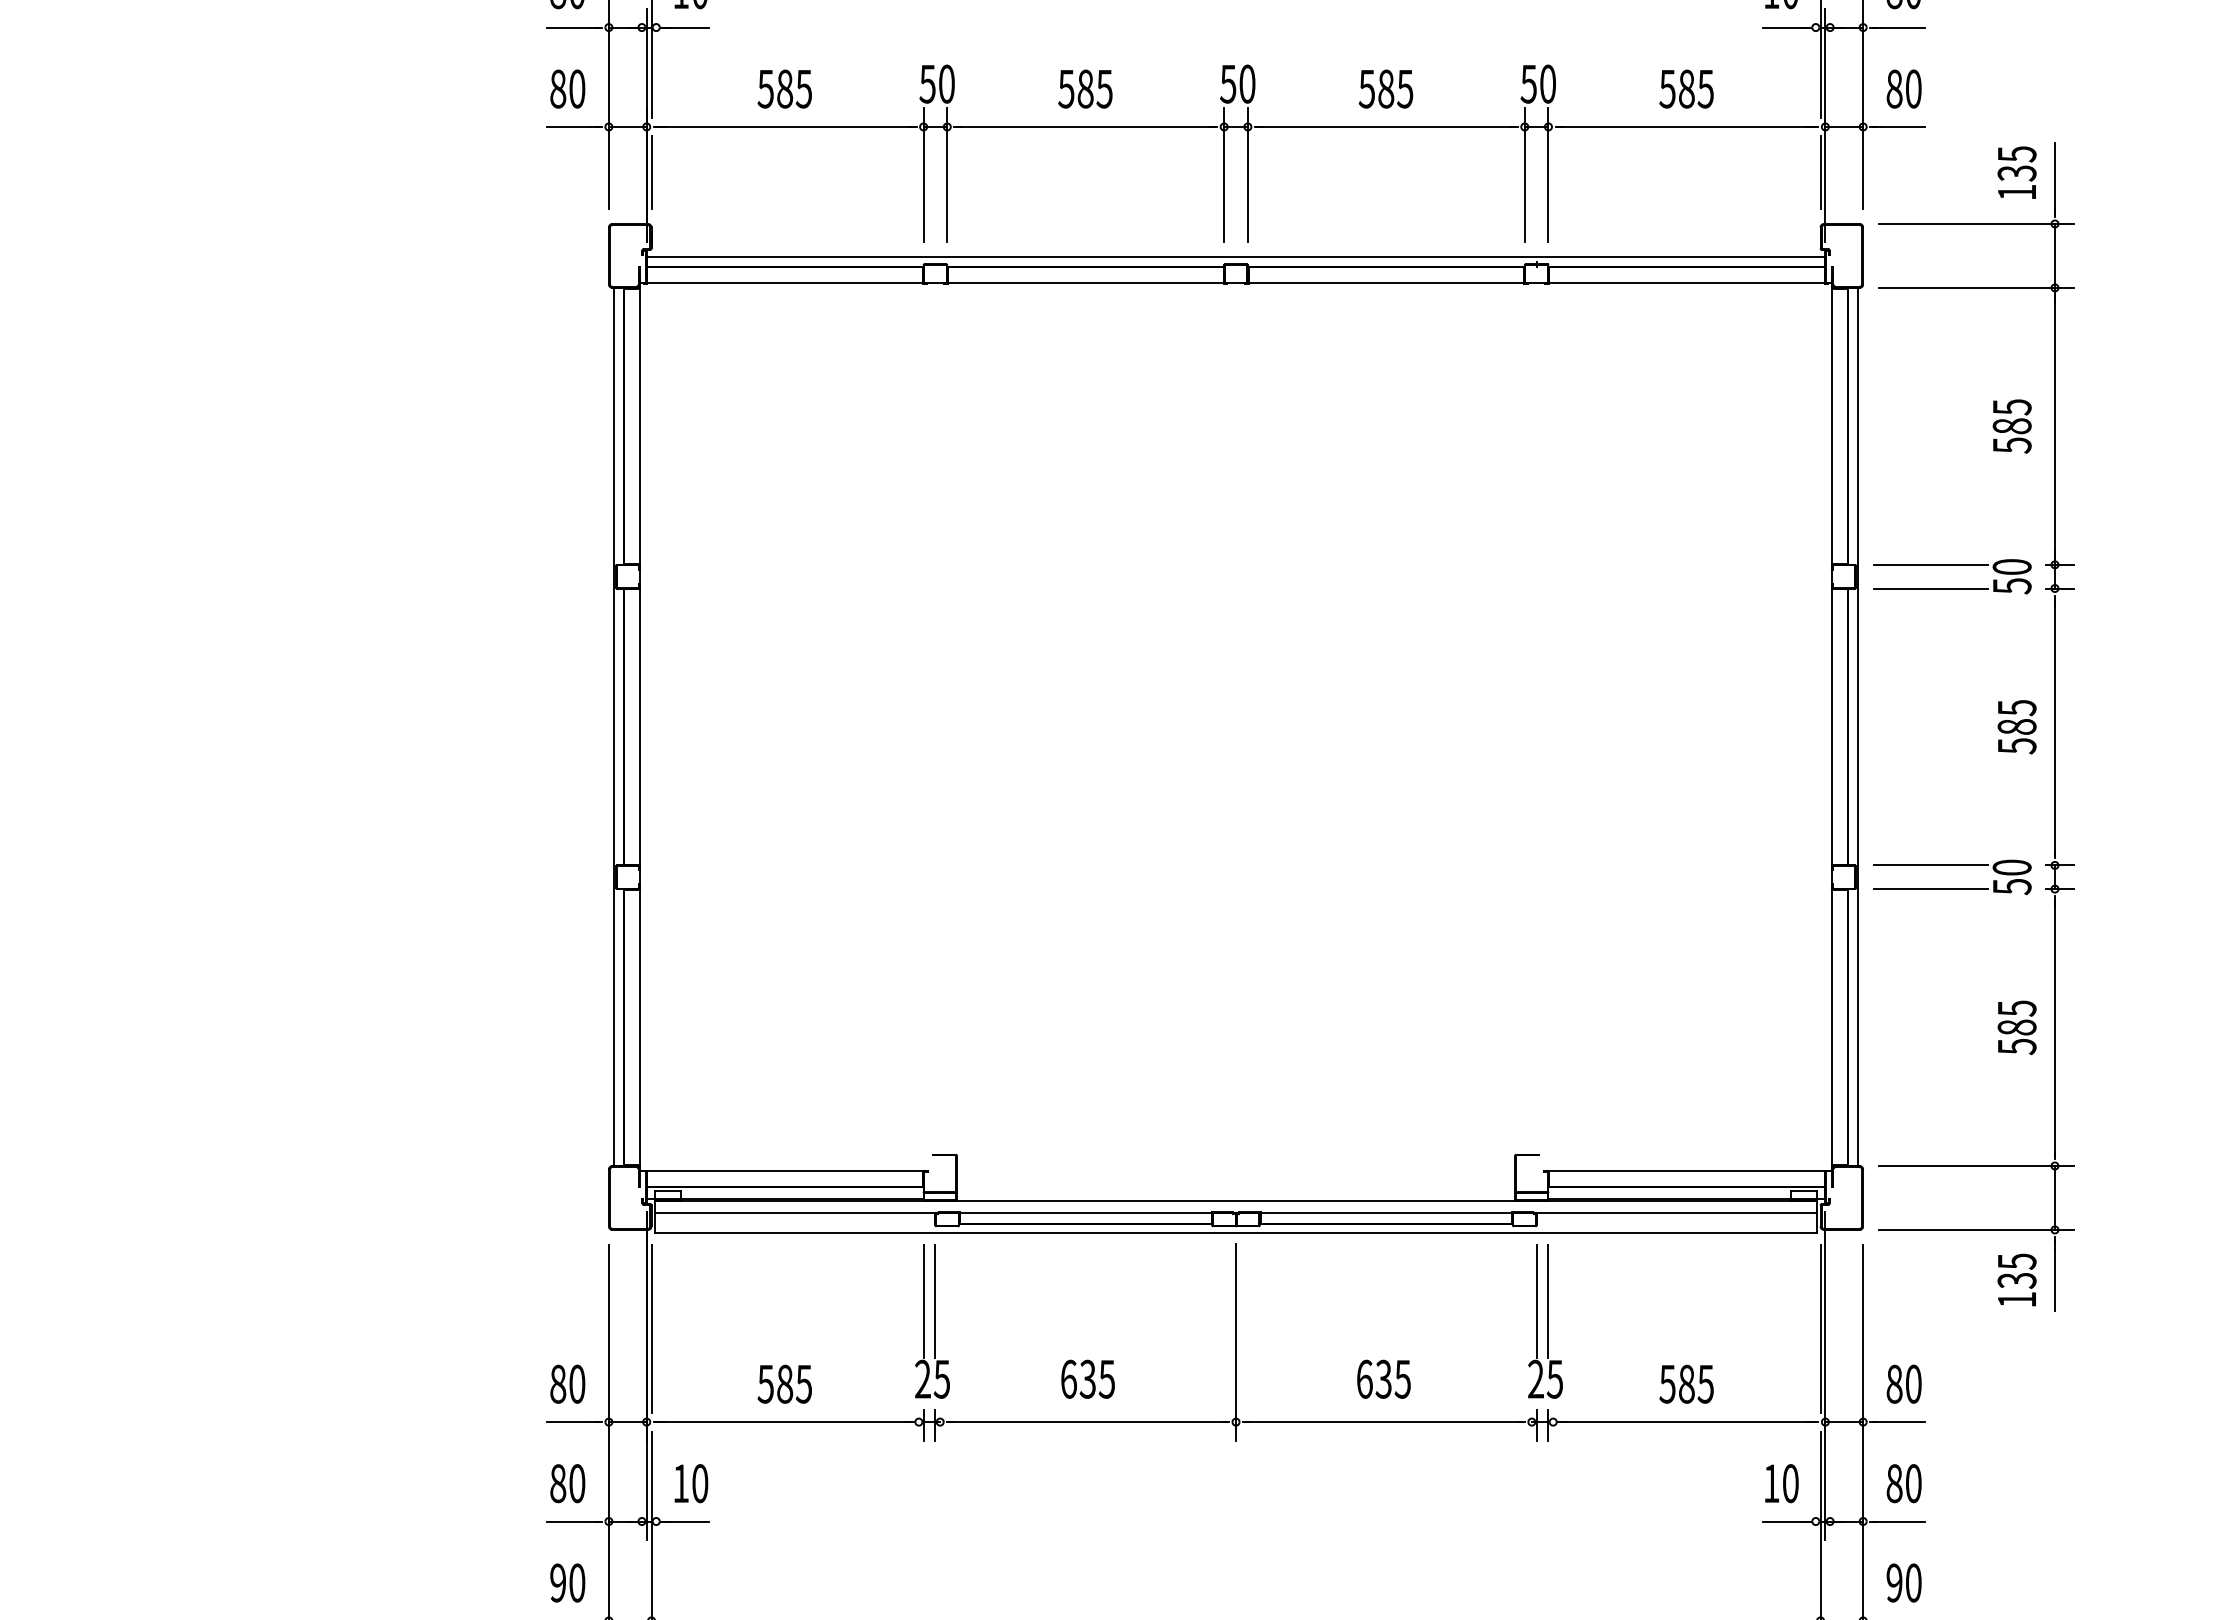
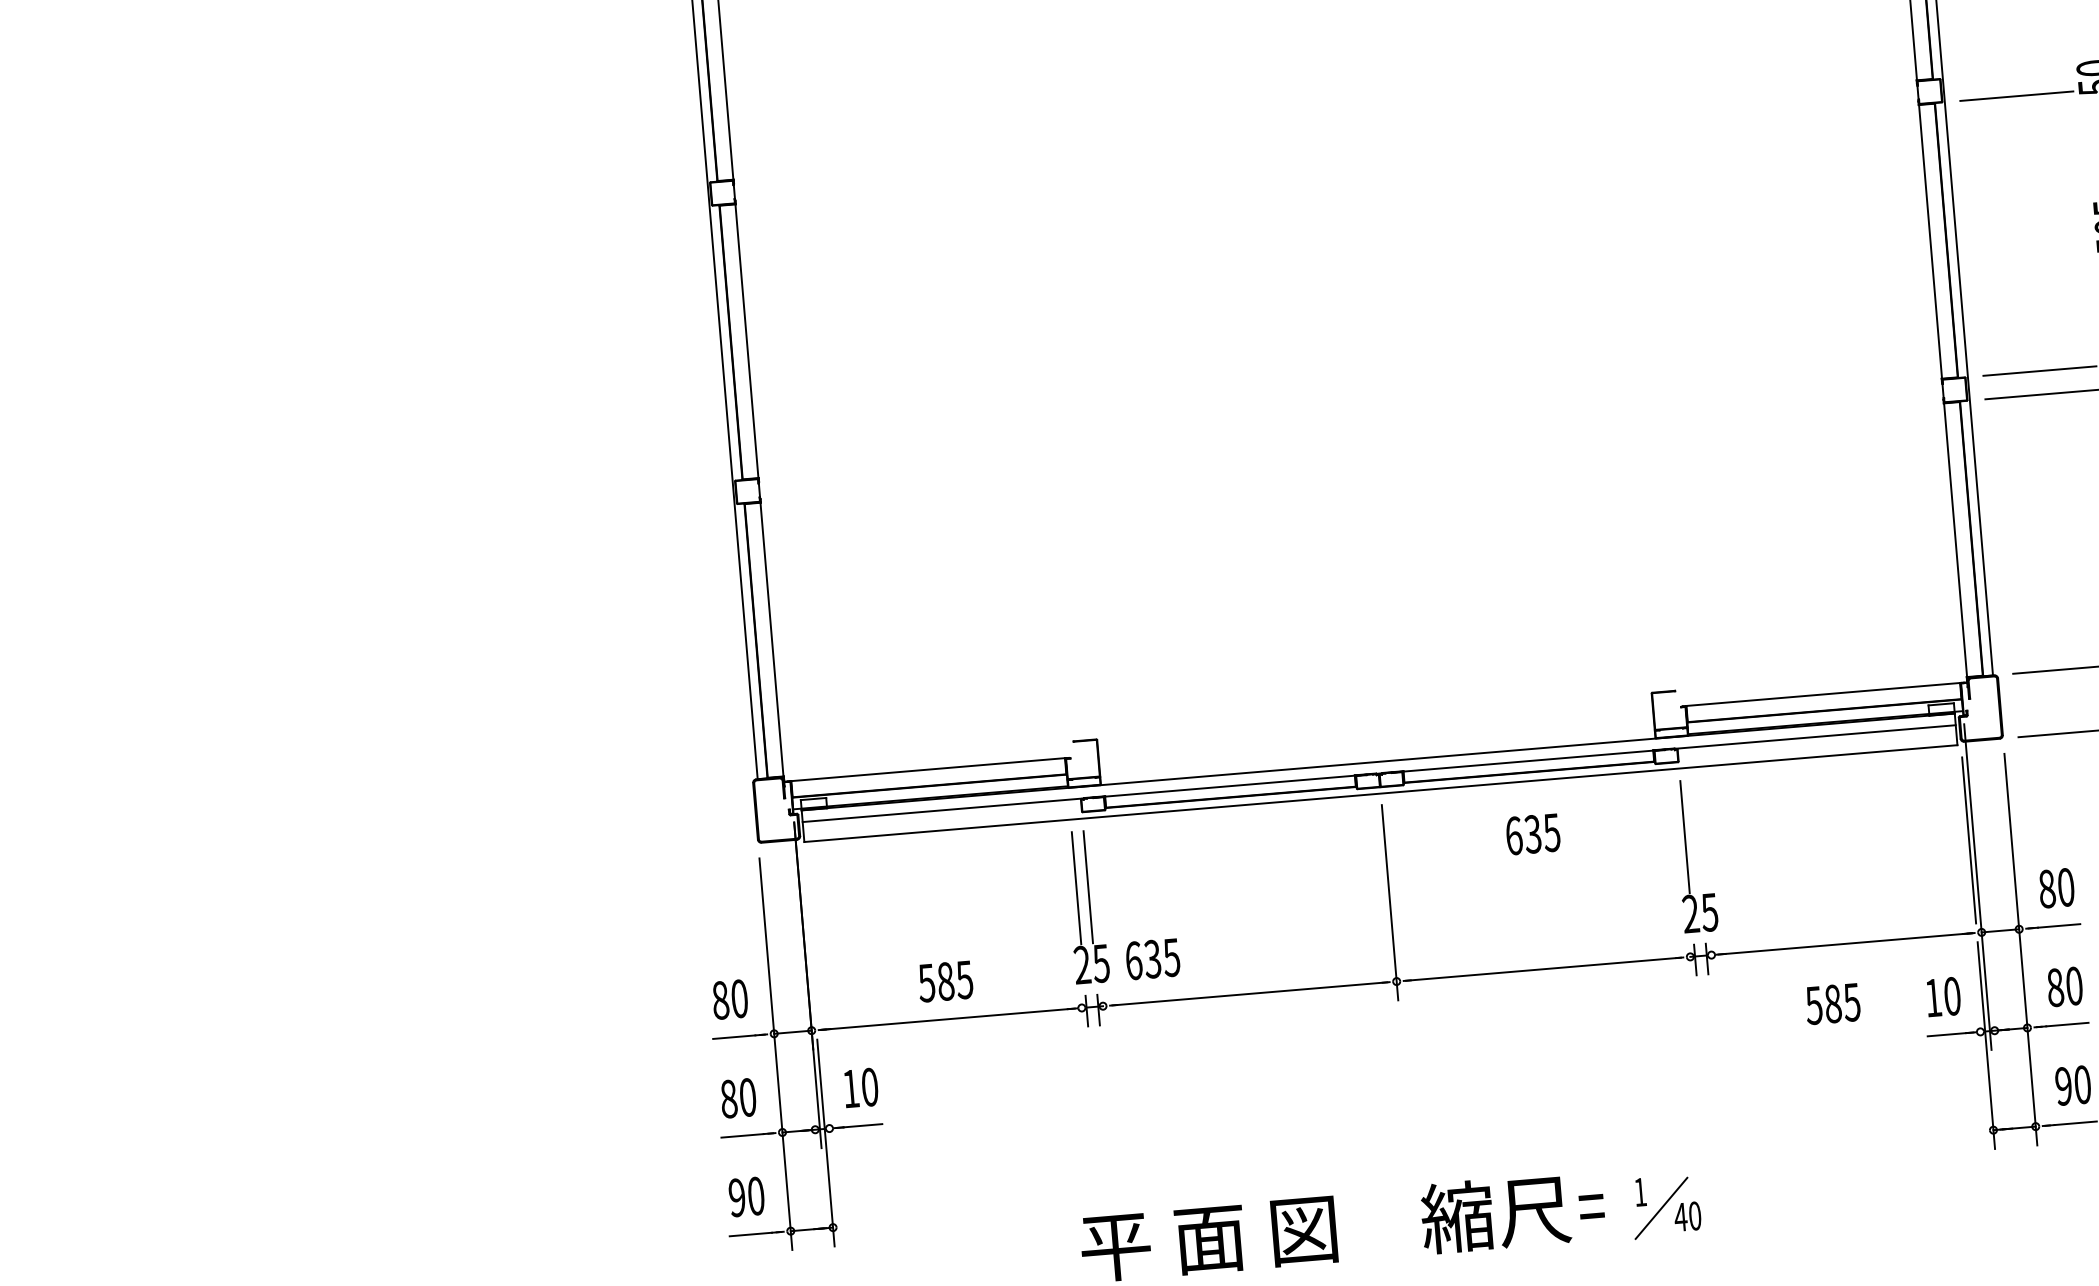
line: (1930, 564) -> (2014, 72), removed
line: (1548, 1301) -> (1696, 835), removed
line: (651, 1328) -> (808, 937), removed
text: (1087, 1378) -> (1152, 958), moved
text: (1383, 1378) -> (1532, 833), moved
text: (1686, 1383) -> (1832, 1003), moved

